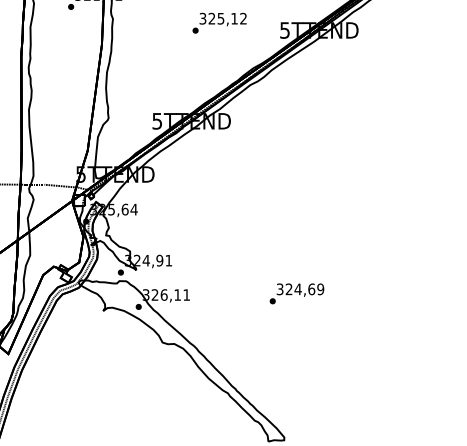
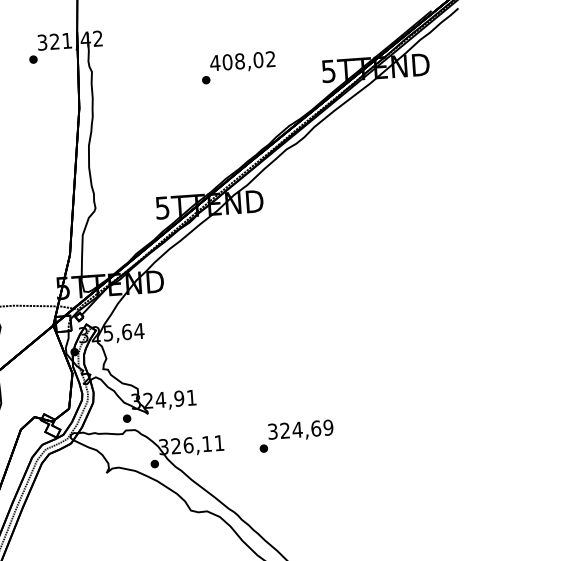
text: (218, 18) -> (236, 61), 325,12 -> 408,02
text: (296, 293) -> (295, 435), moved

